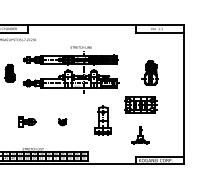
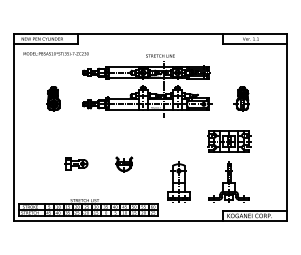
part: (71, 69) -> (147, 85), moved
part: (149, 73) -> (241, 98), size x0.71
part: (102, 120) -> (178, 181), moved
part: (62, 122) -> (124, 164), size x1.67
part: (140, 134) -> (228, 181), size x1.67

